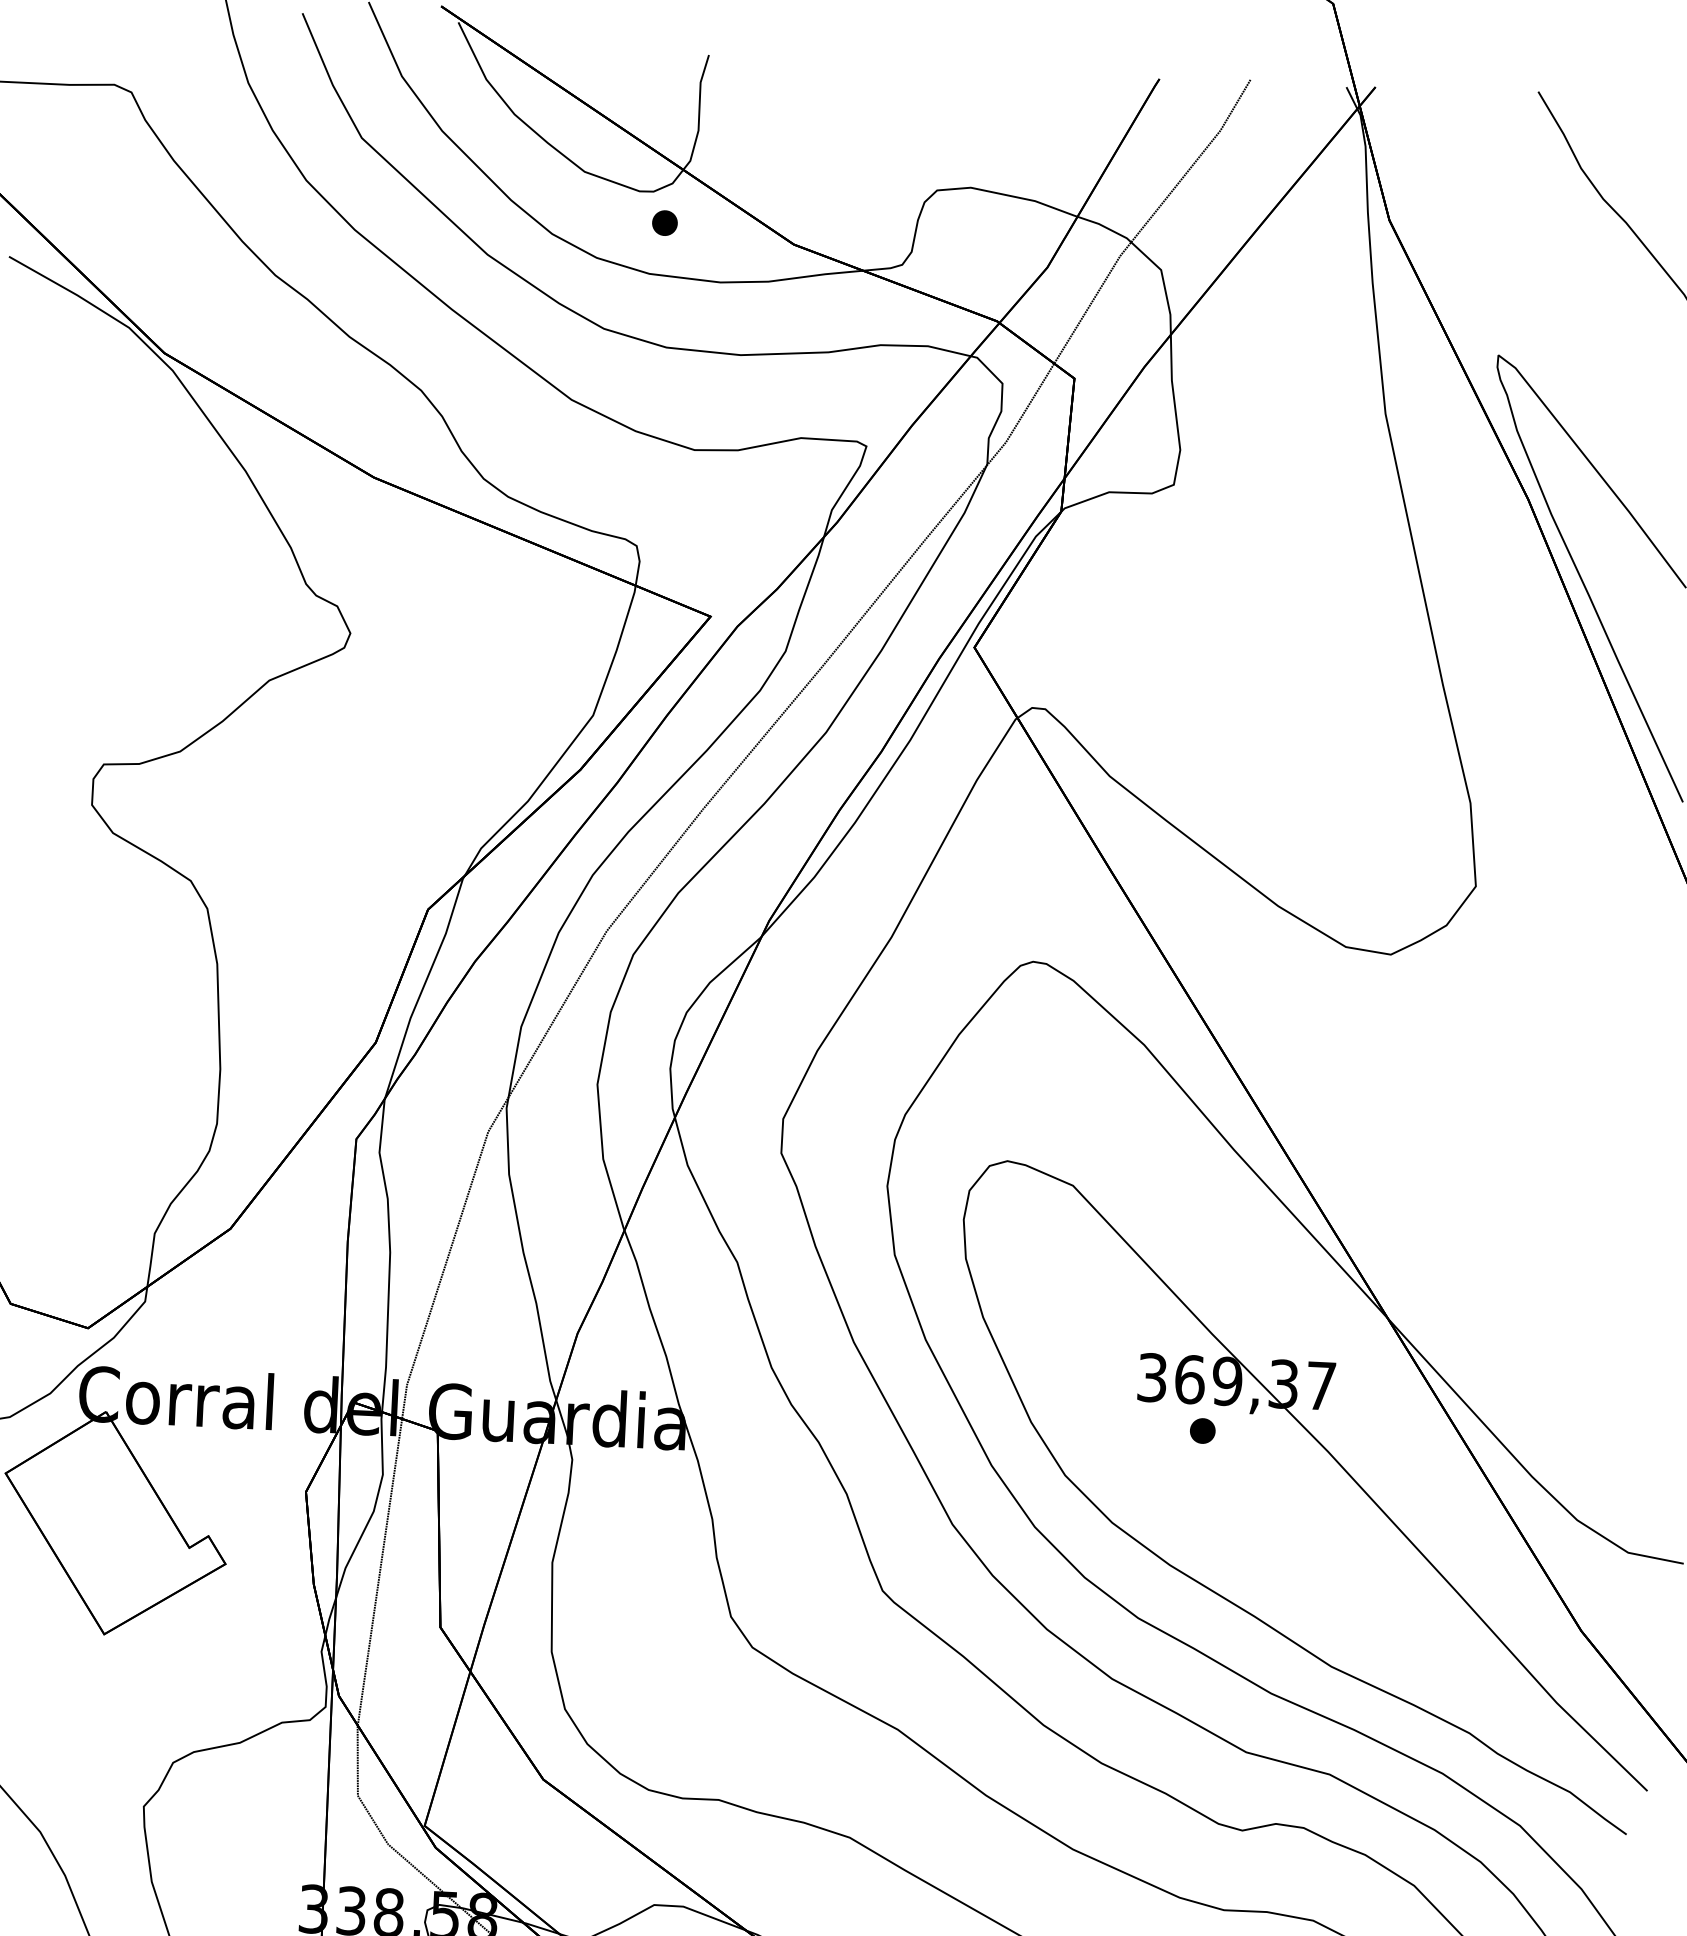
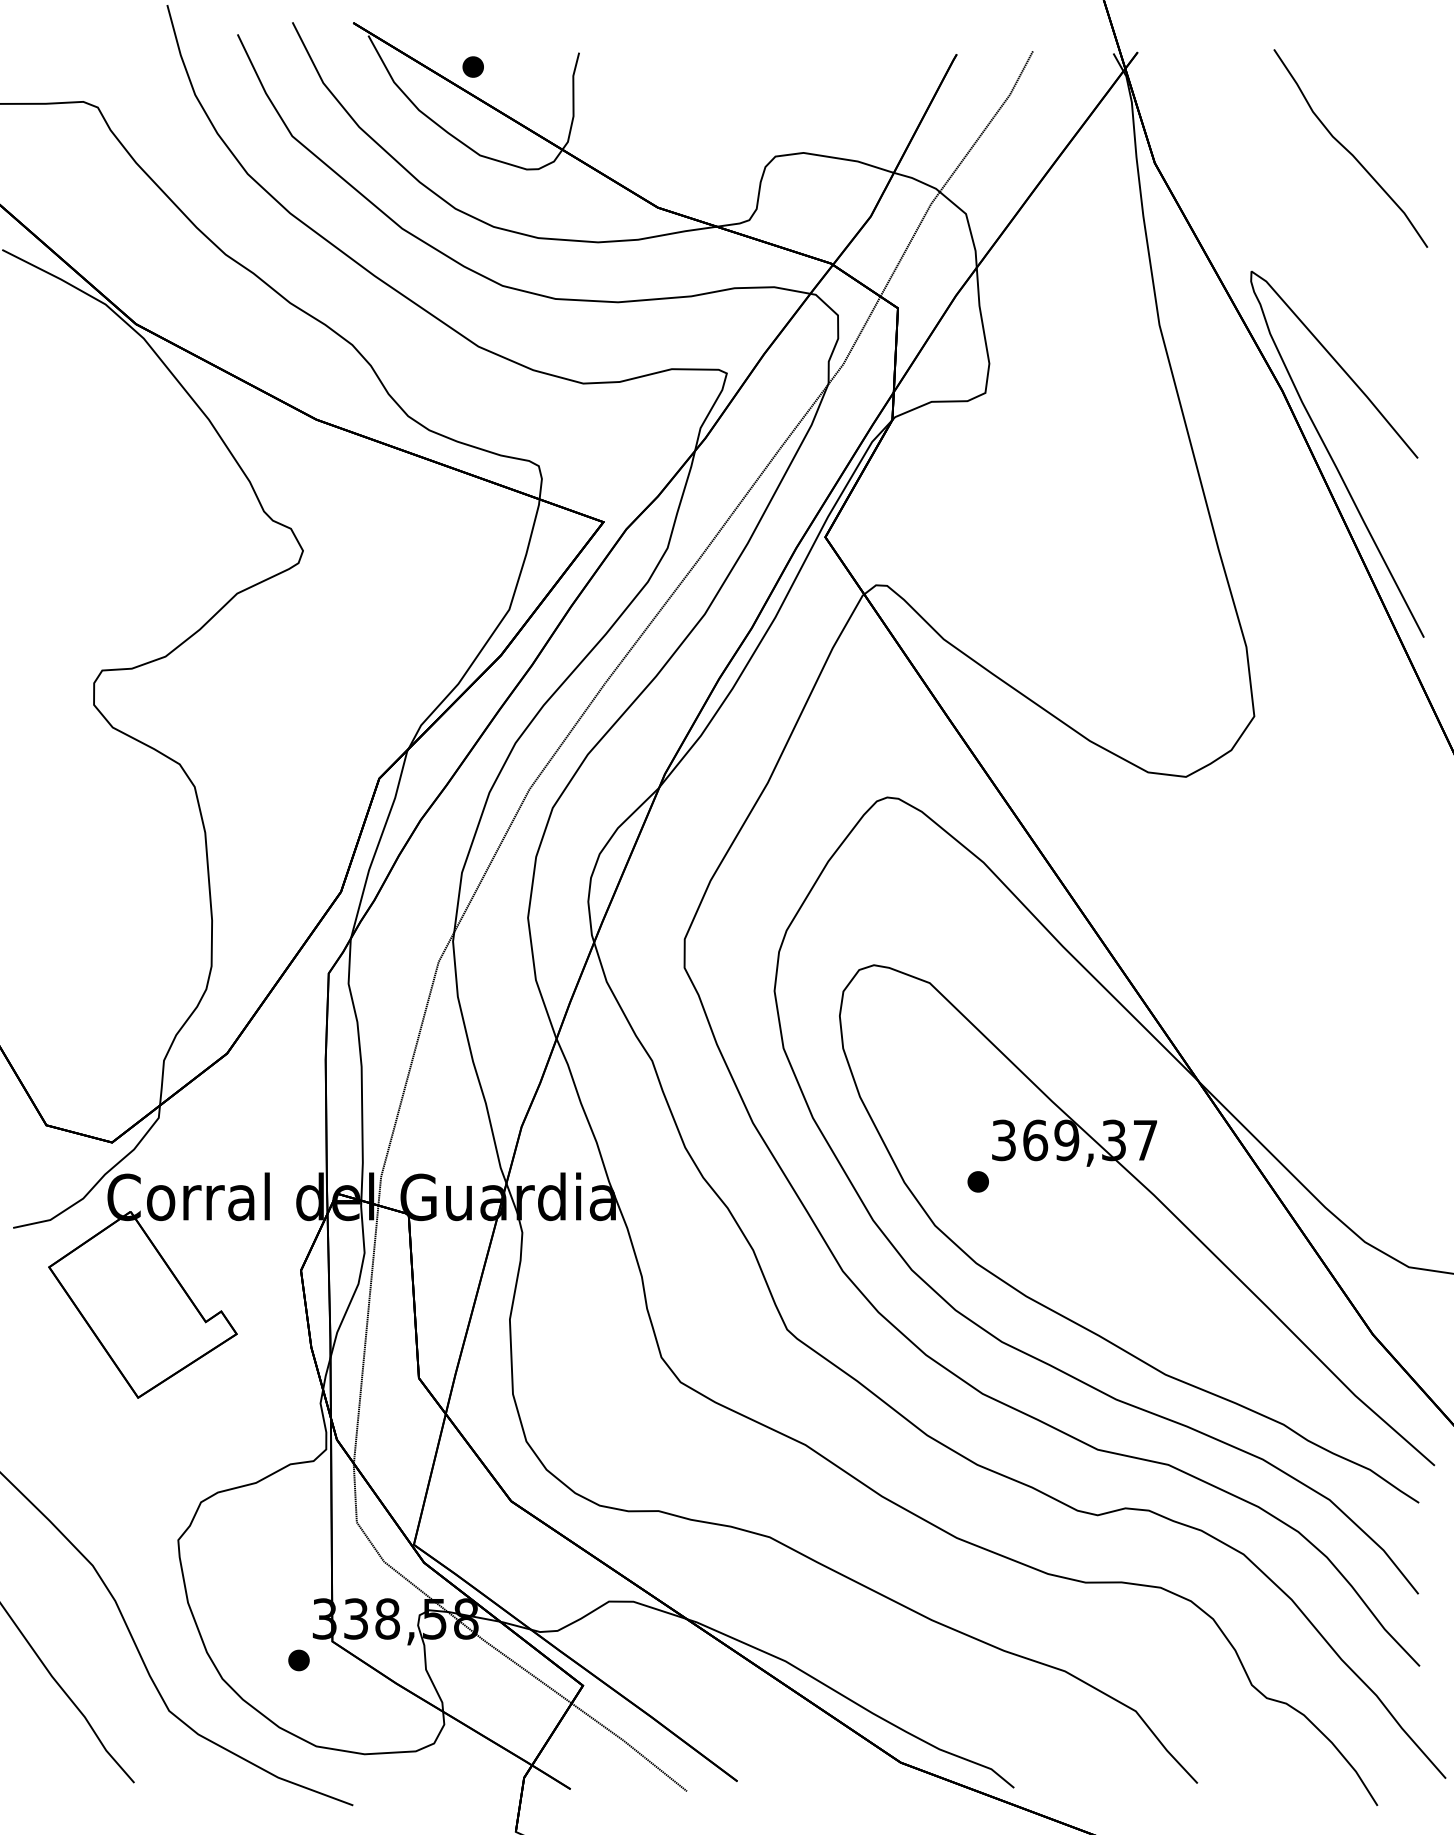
part: (664, 222) -> (472, 66), moved
part: (1201, 1430) -> (977, 1181), moved

